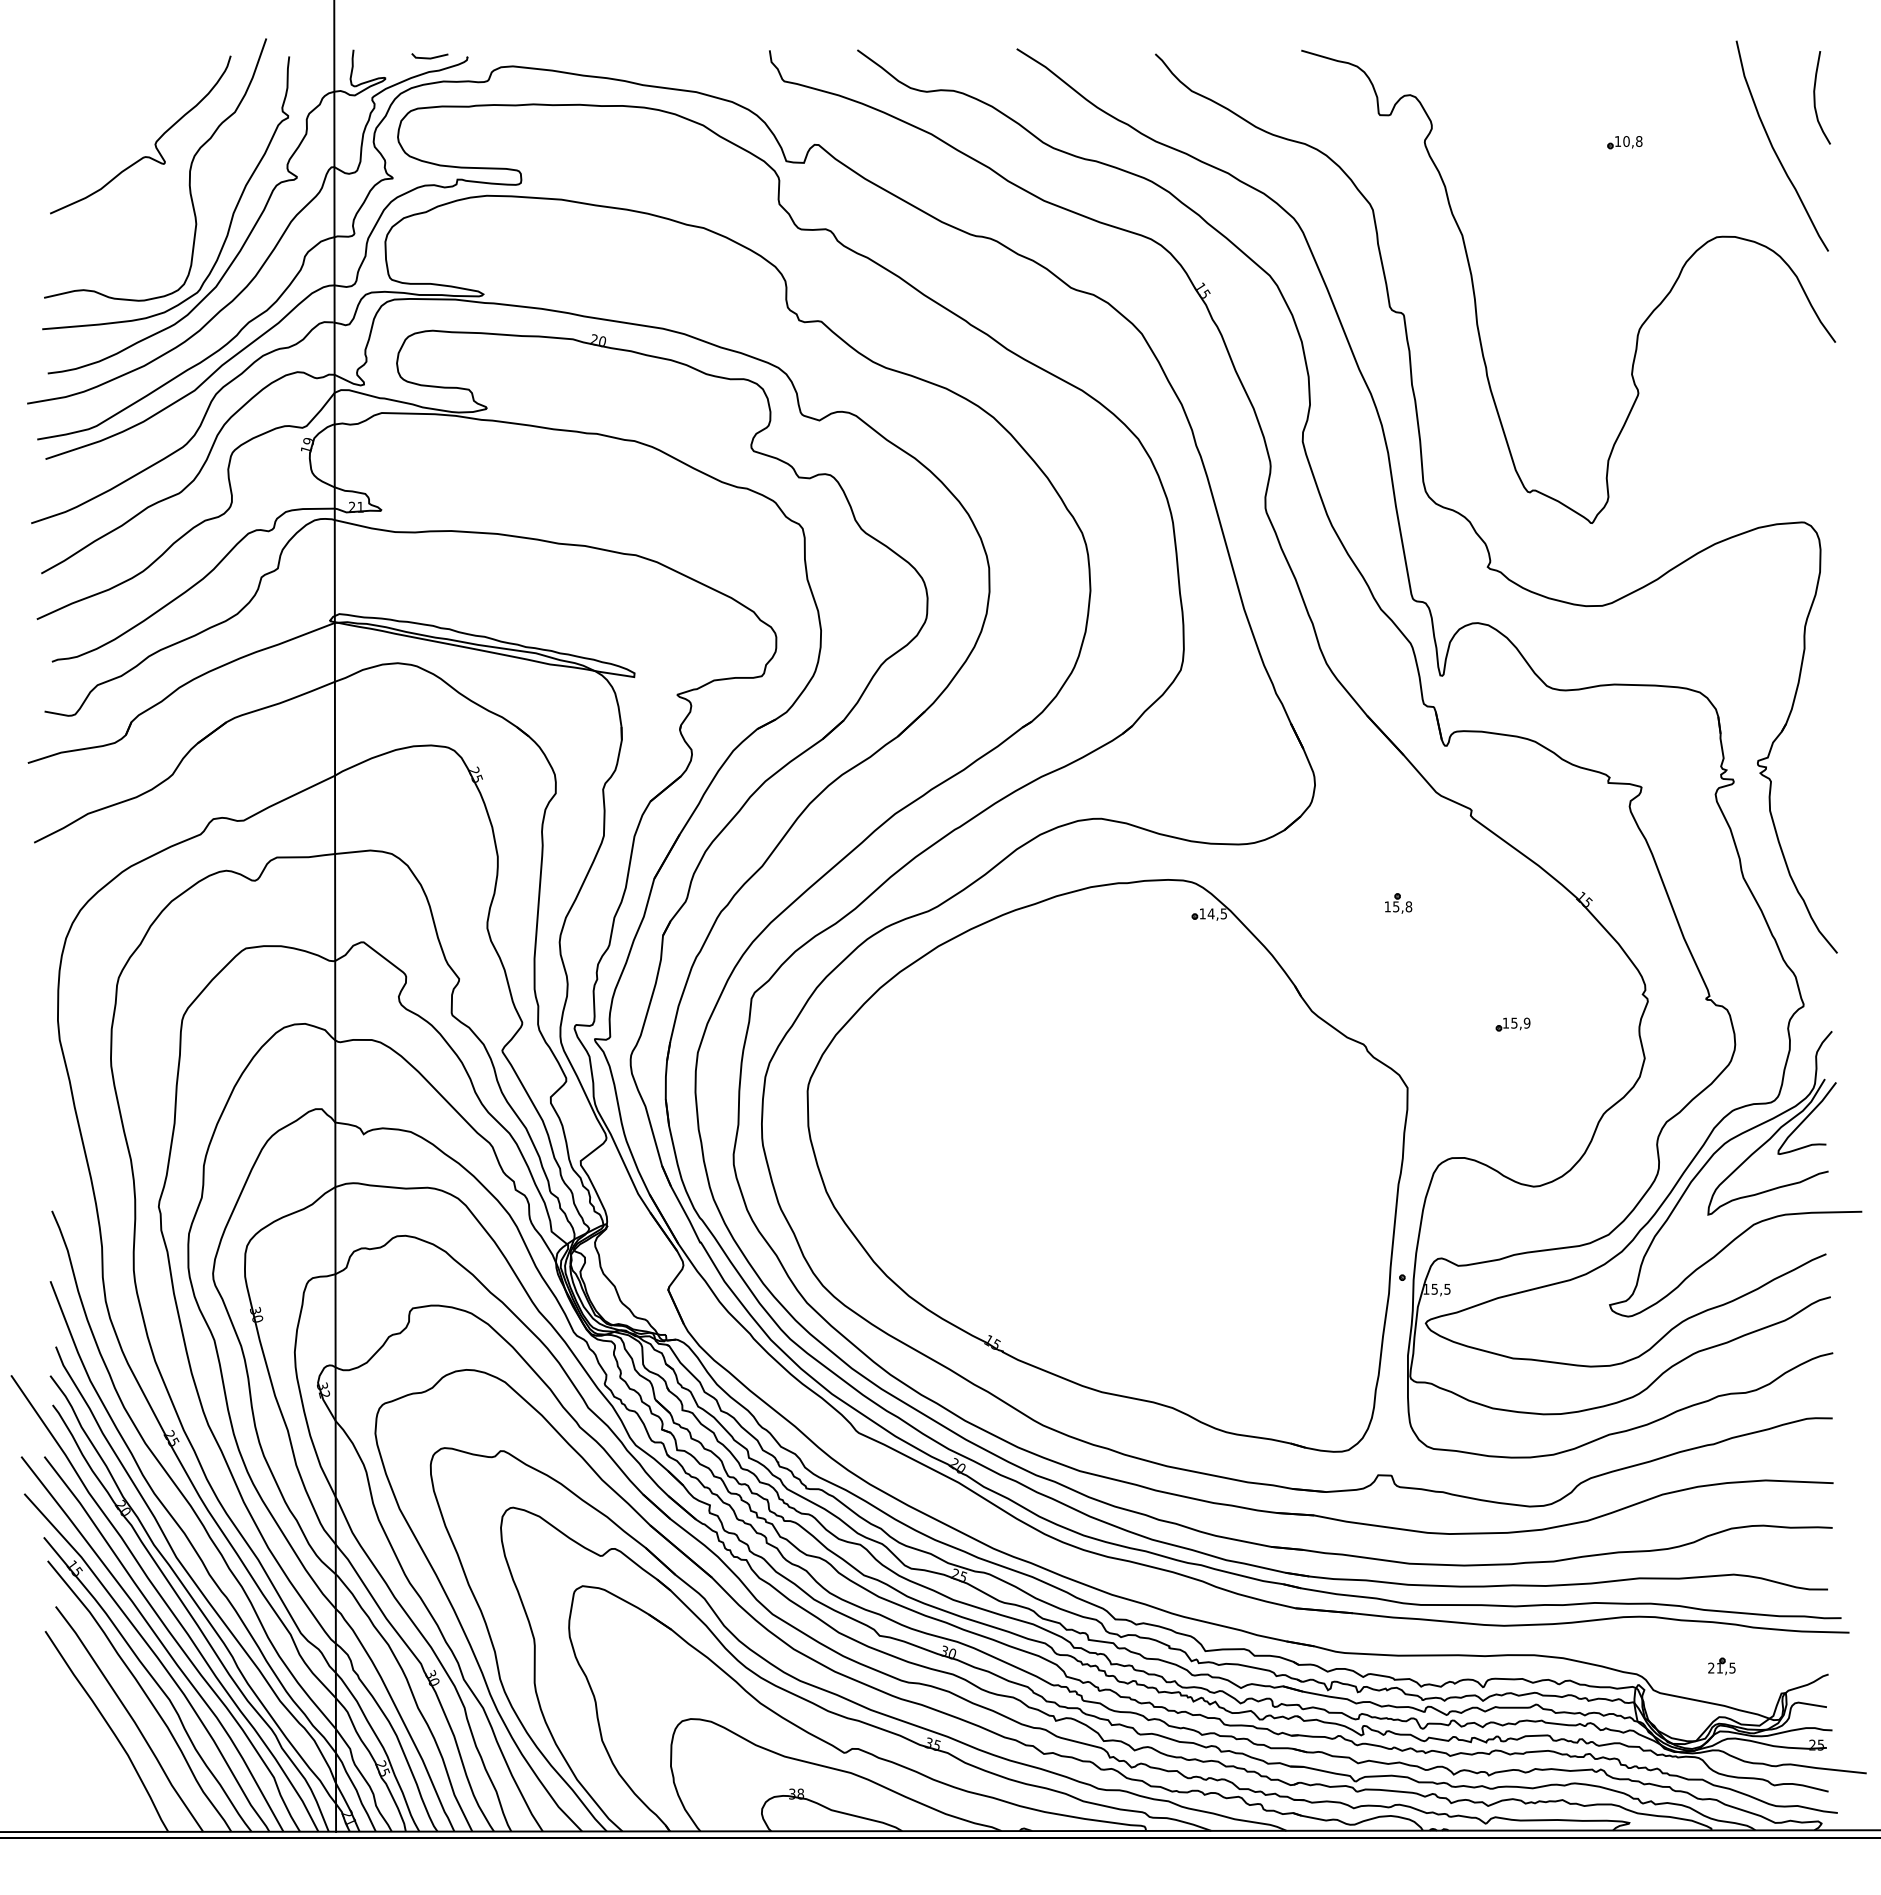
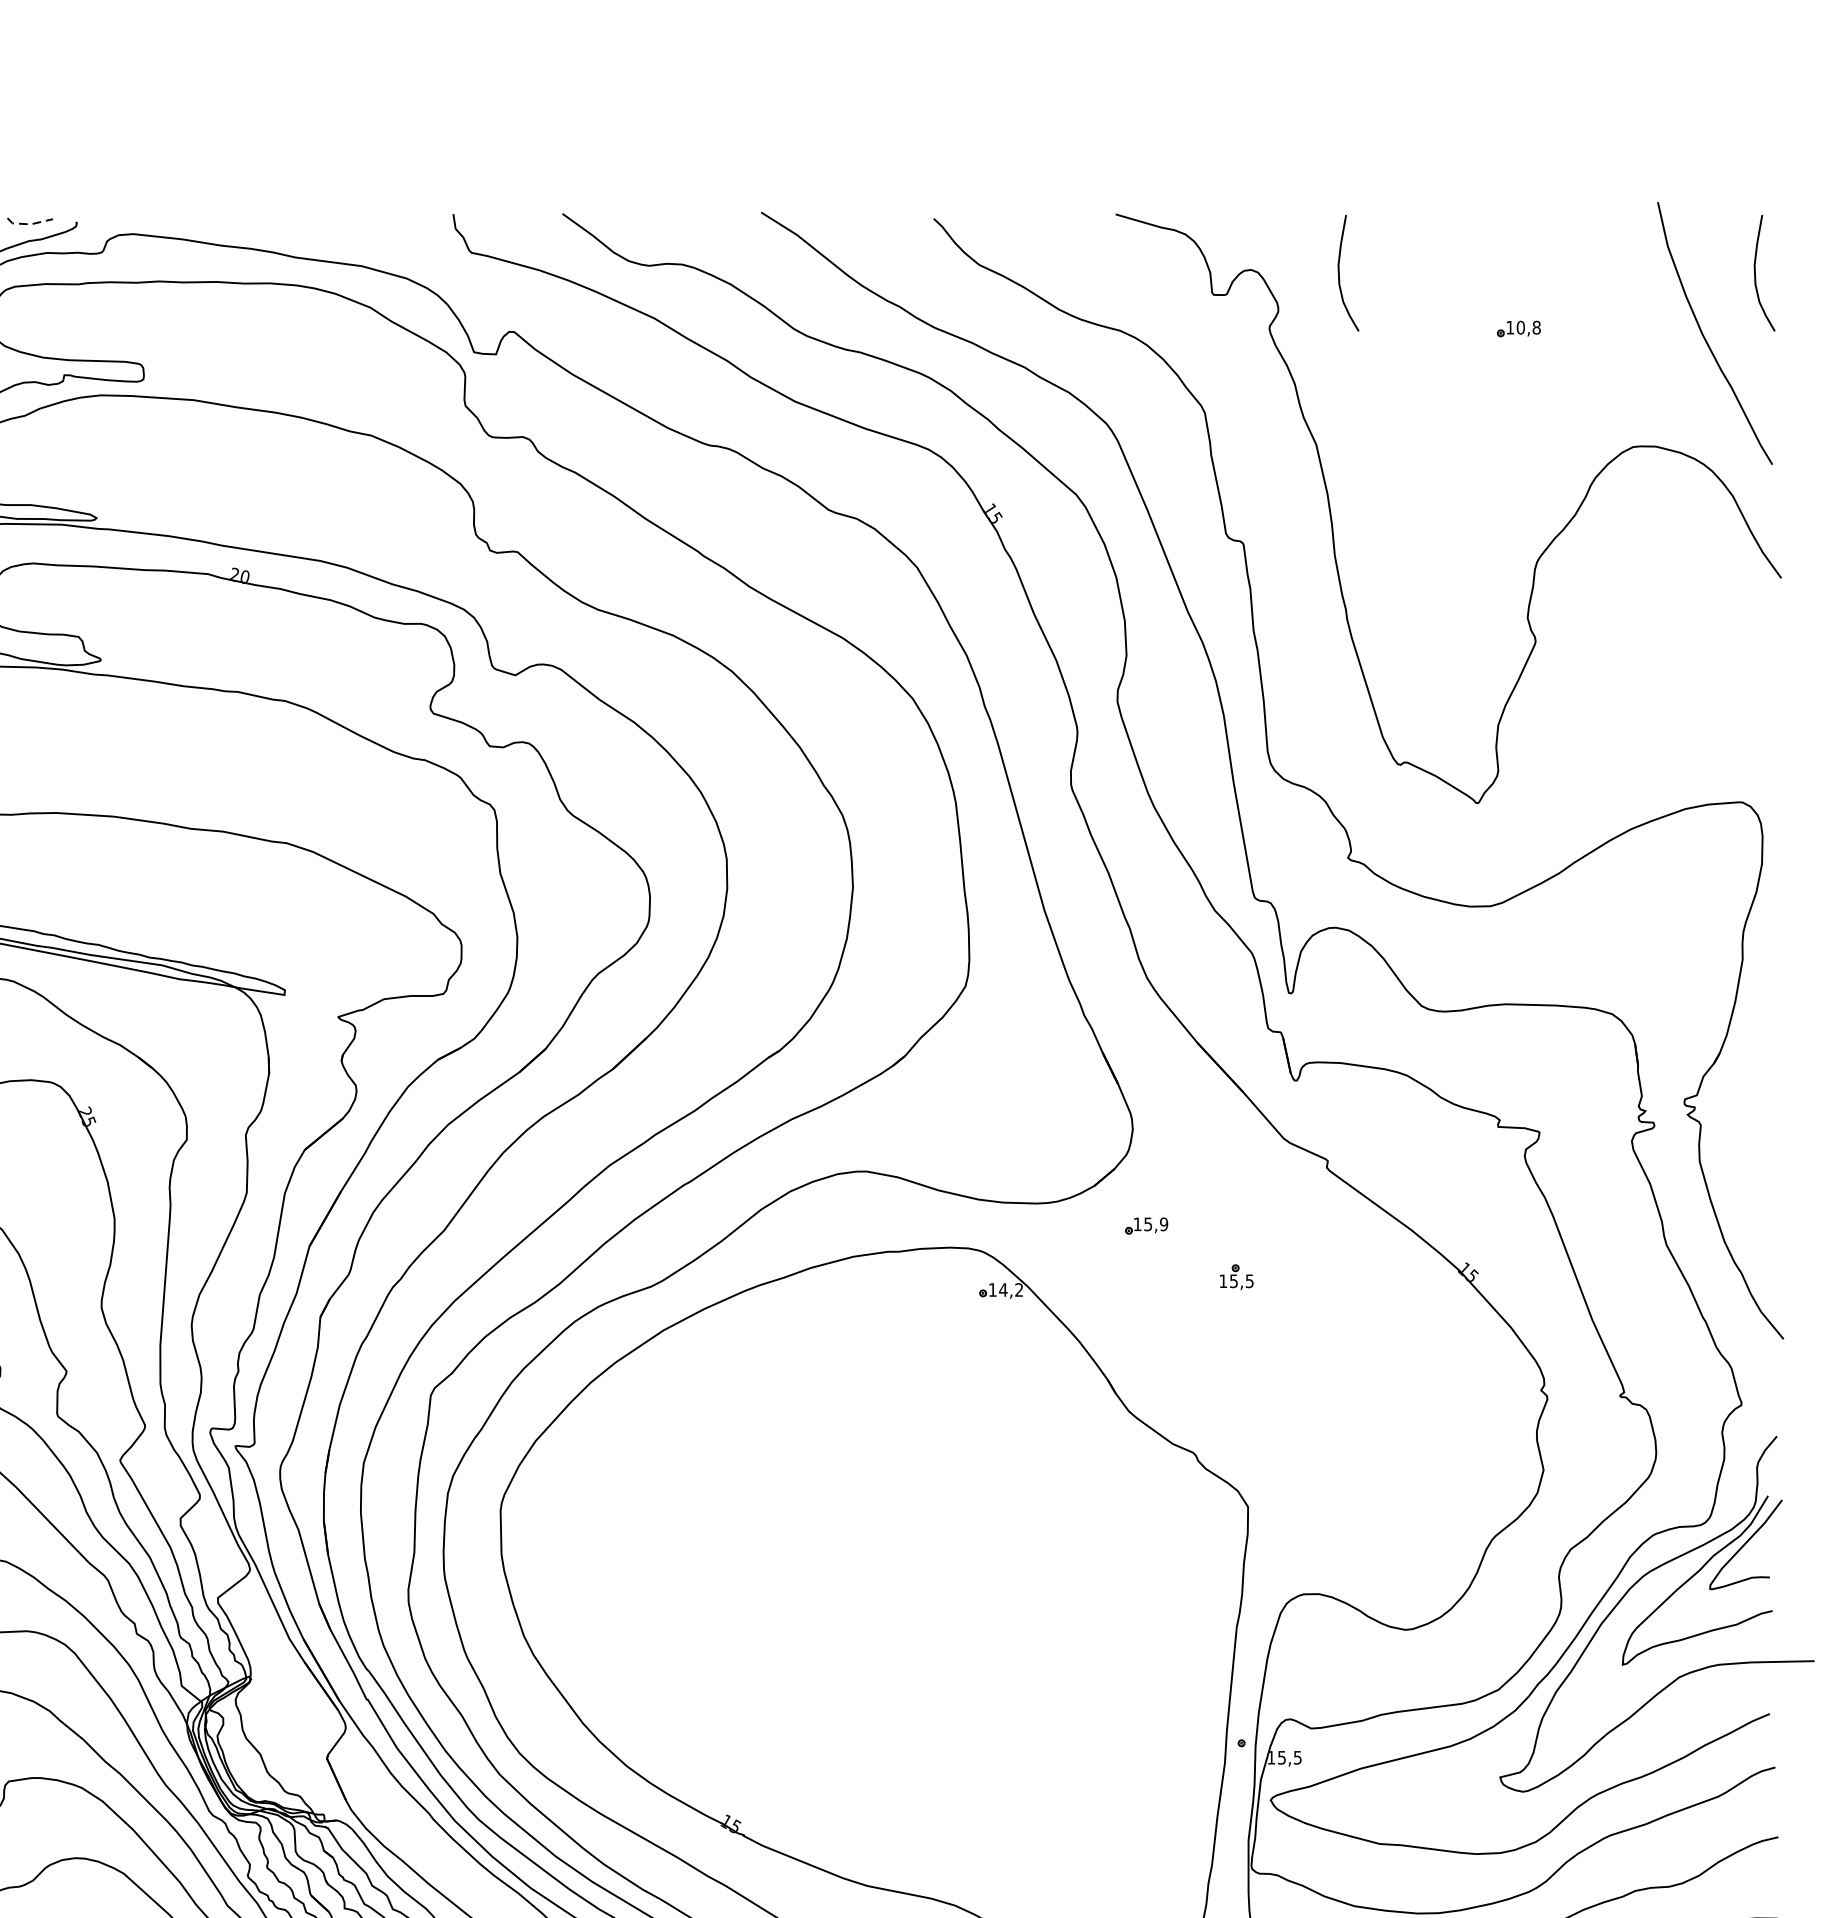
line: (429, 58) -> (29, 224), solid -> dashed
curve: (1481, 97) -> (1340, 272), added
text: (1408, 906) -> (1249, 1280), 15,8 -> 15,5
text: (1223, 913) -> (1018, 1289), 14,5 -> 14,2
part: (1512, 1024) -> (1145, 1225), moved

